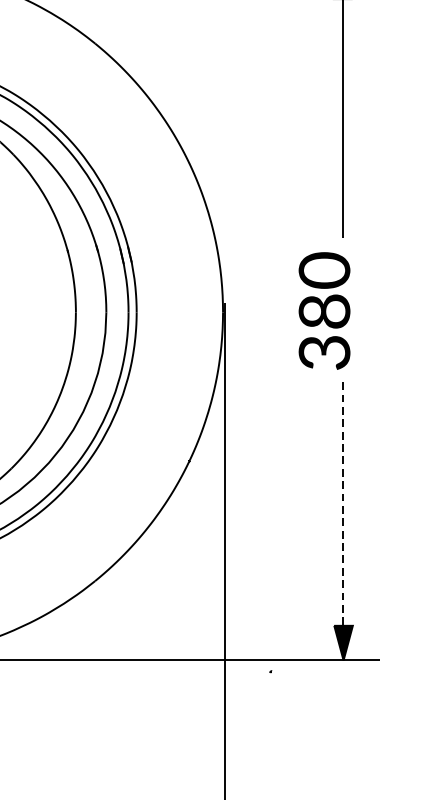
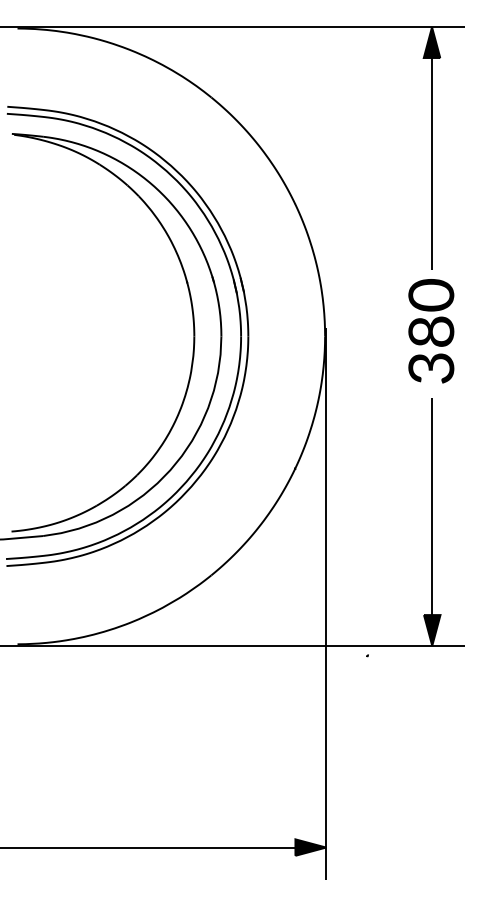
text: (324, 311) -> (431, 331), moved
line: (343, 514) -> (432, 516), dashed -> solid

